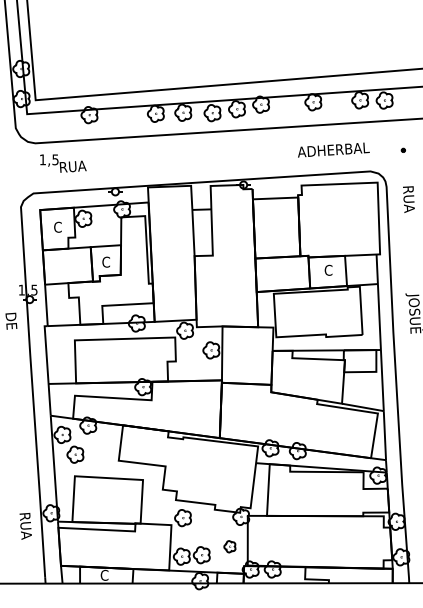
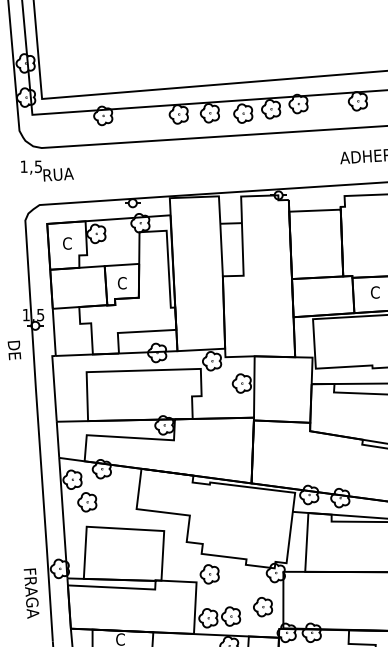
text: (63, 163) -> (47, 170), moved
text: (26, 535) -> (31, 594), RUA -> FRAGA
part: (229, 546) -> (262, 606), size x1.43

